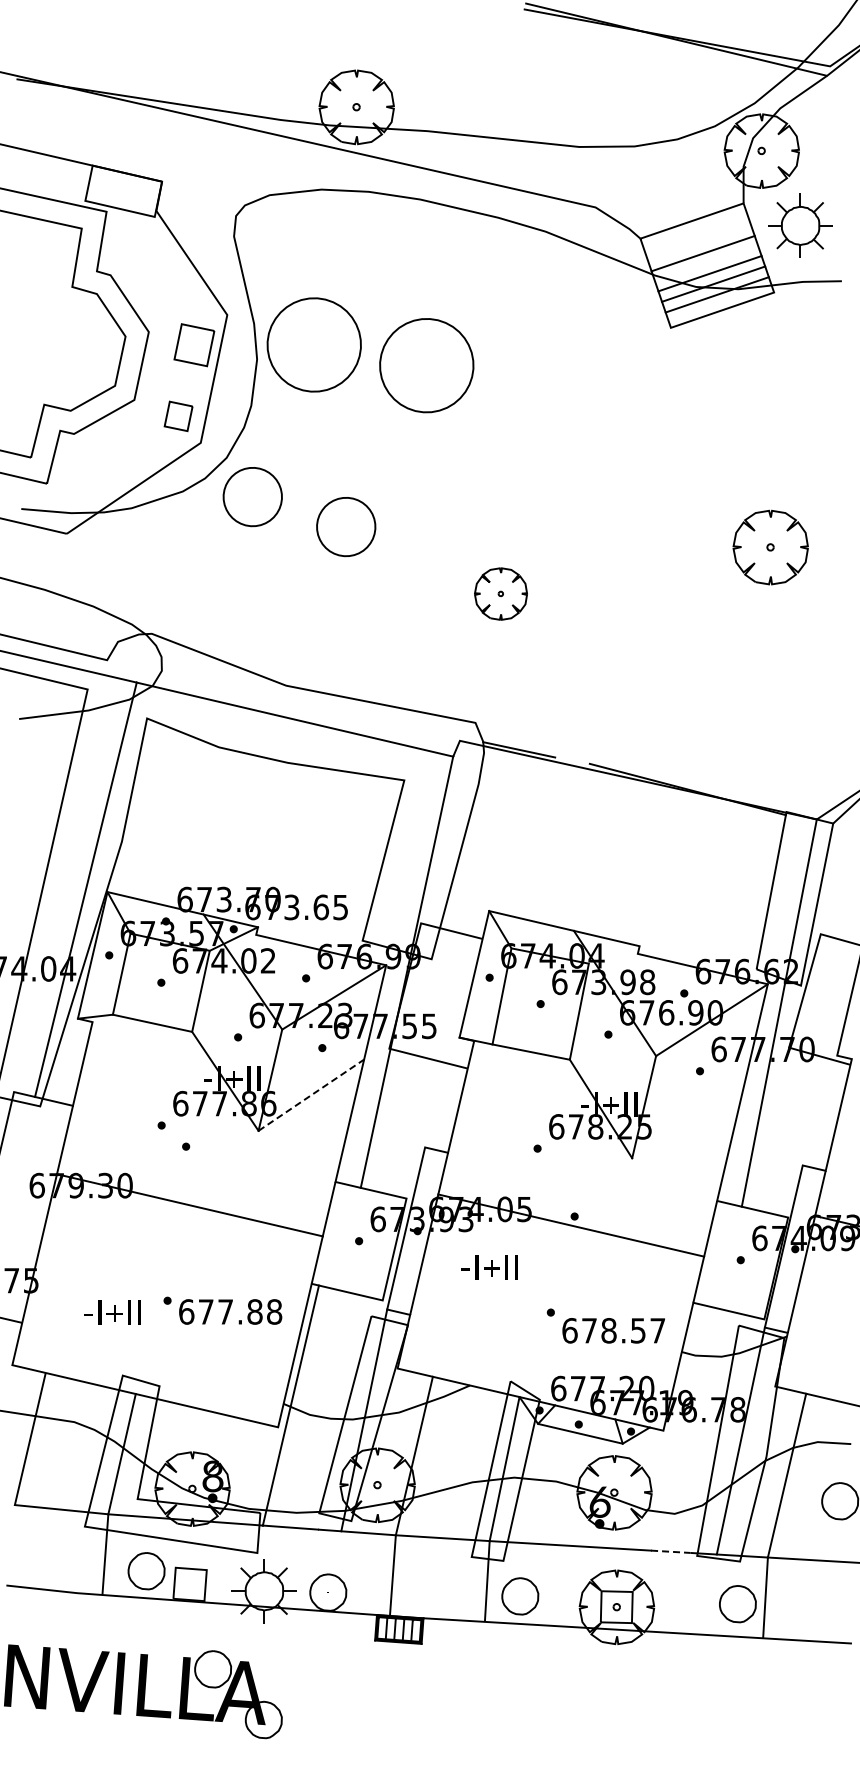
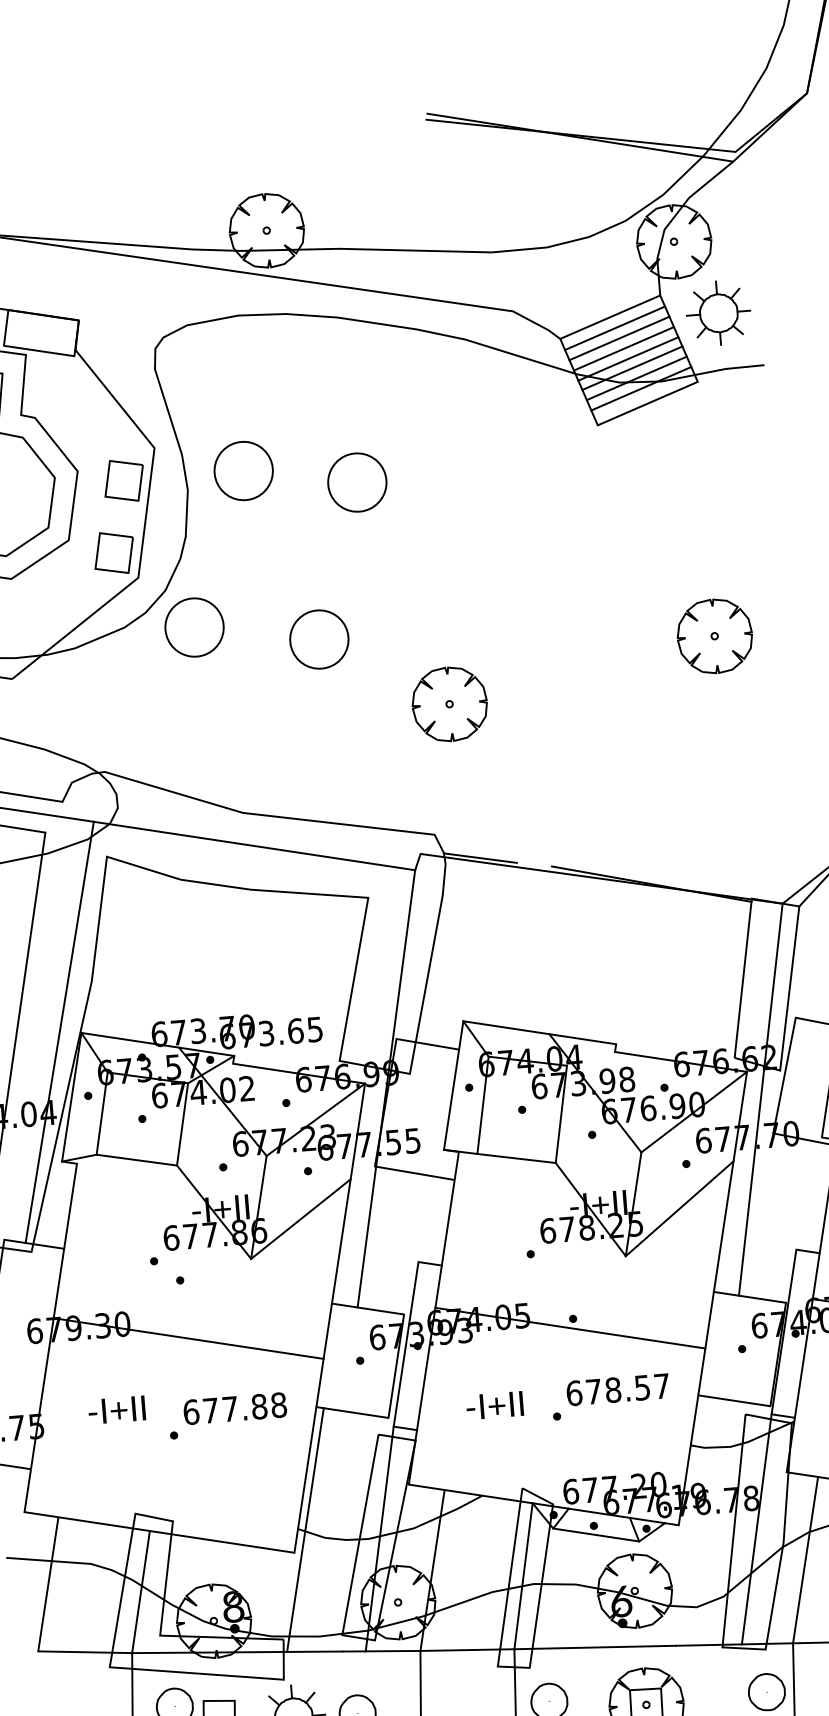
line: (695, 232) -> (614, 328), added
line: (699, 242) -> (619, 337), added
line: (706, 263) -> (628, 358), added
part: (314, 344) -> (243, 470), size x0.62
part: (426, 365) -> (357, 482), size x0.62
part: (178, 416) -> (114, 553), size x1.43
part: (346, 527) -> (319, 640), moved
part: (500, 593) -> (449, 703), size x1.43
line: (311, 1095) -> (301, 1219), dashed -> solid
line: (689, 1115) -> (679, 1208), added
text: (489, 1267) -> (494, 1405), moved
text: (230, 1311) -> (235, 1408), moved
text: (112, 1312) -> (116, 1409), moved
text: (613, 1330) -> (617, 1389), moved
line: (670, 1551) -> (695, 1645), dashed -> solid

